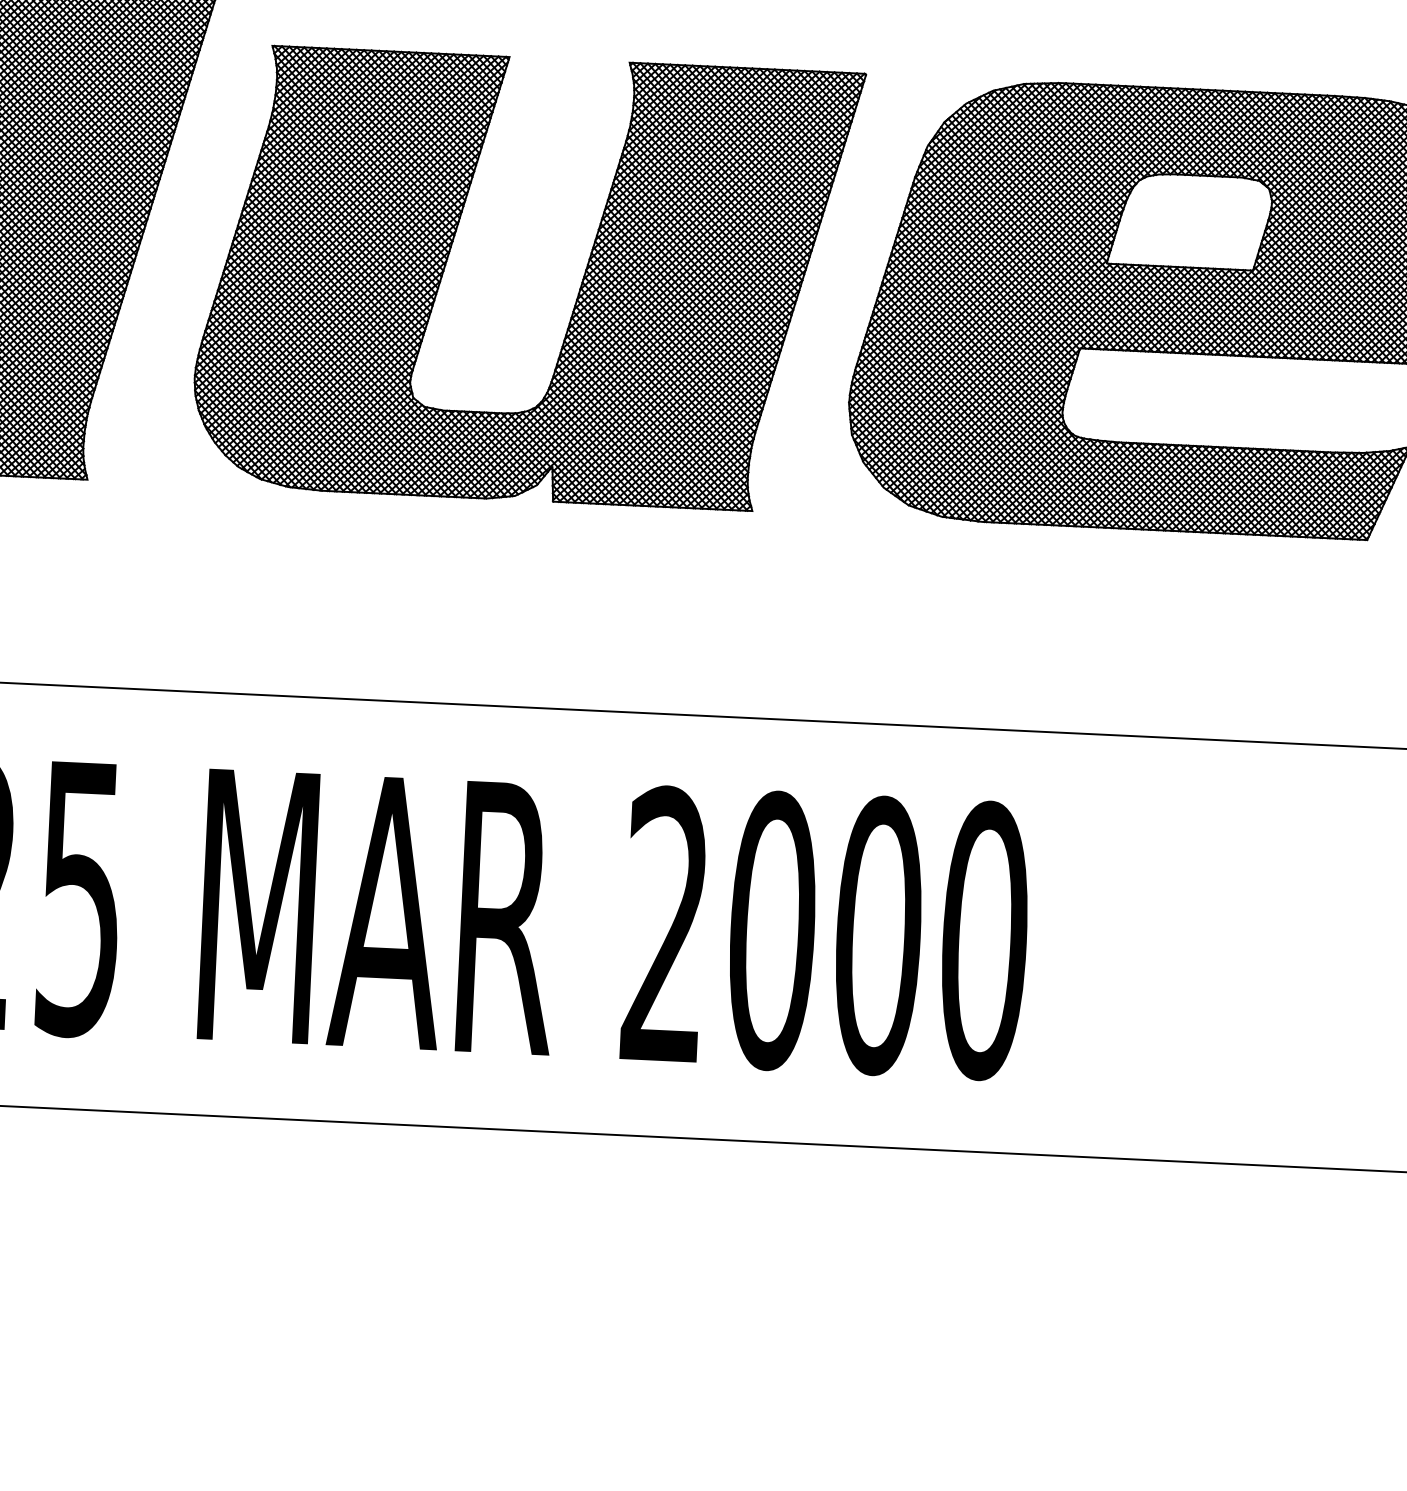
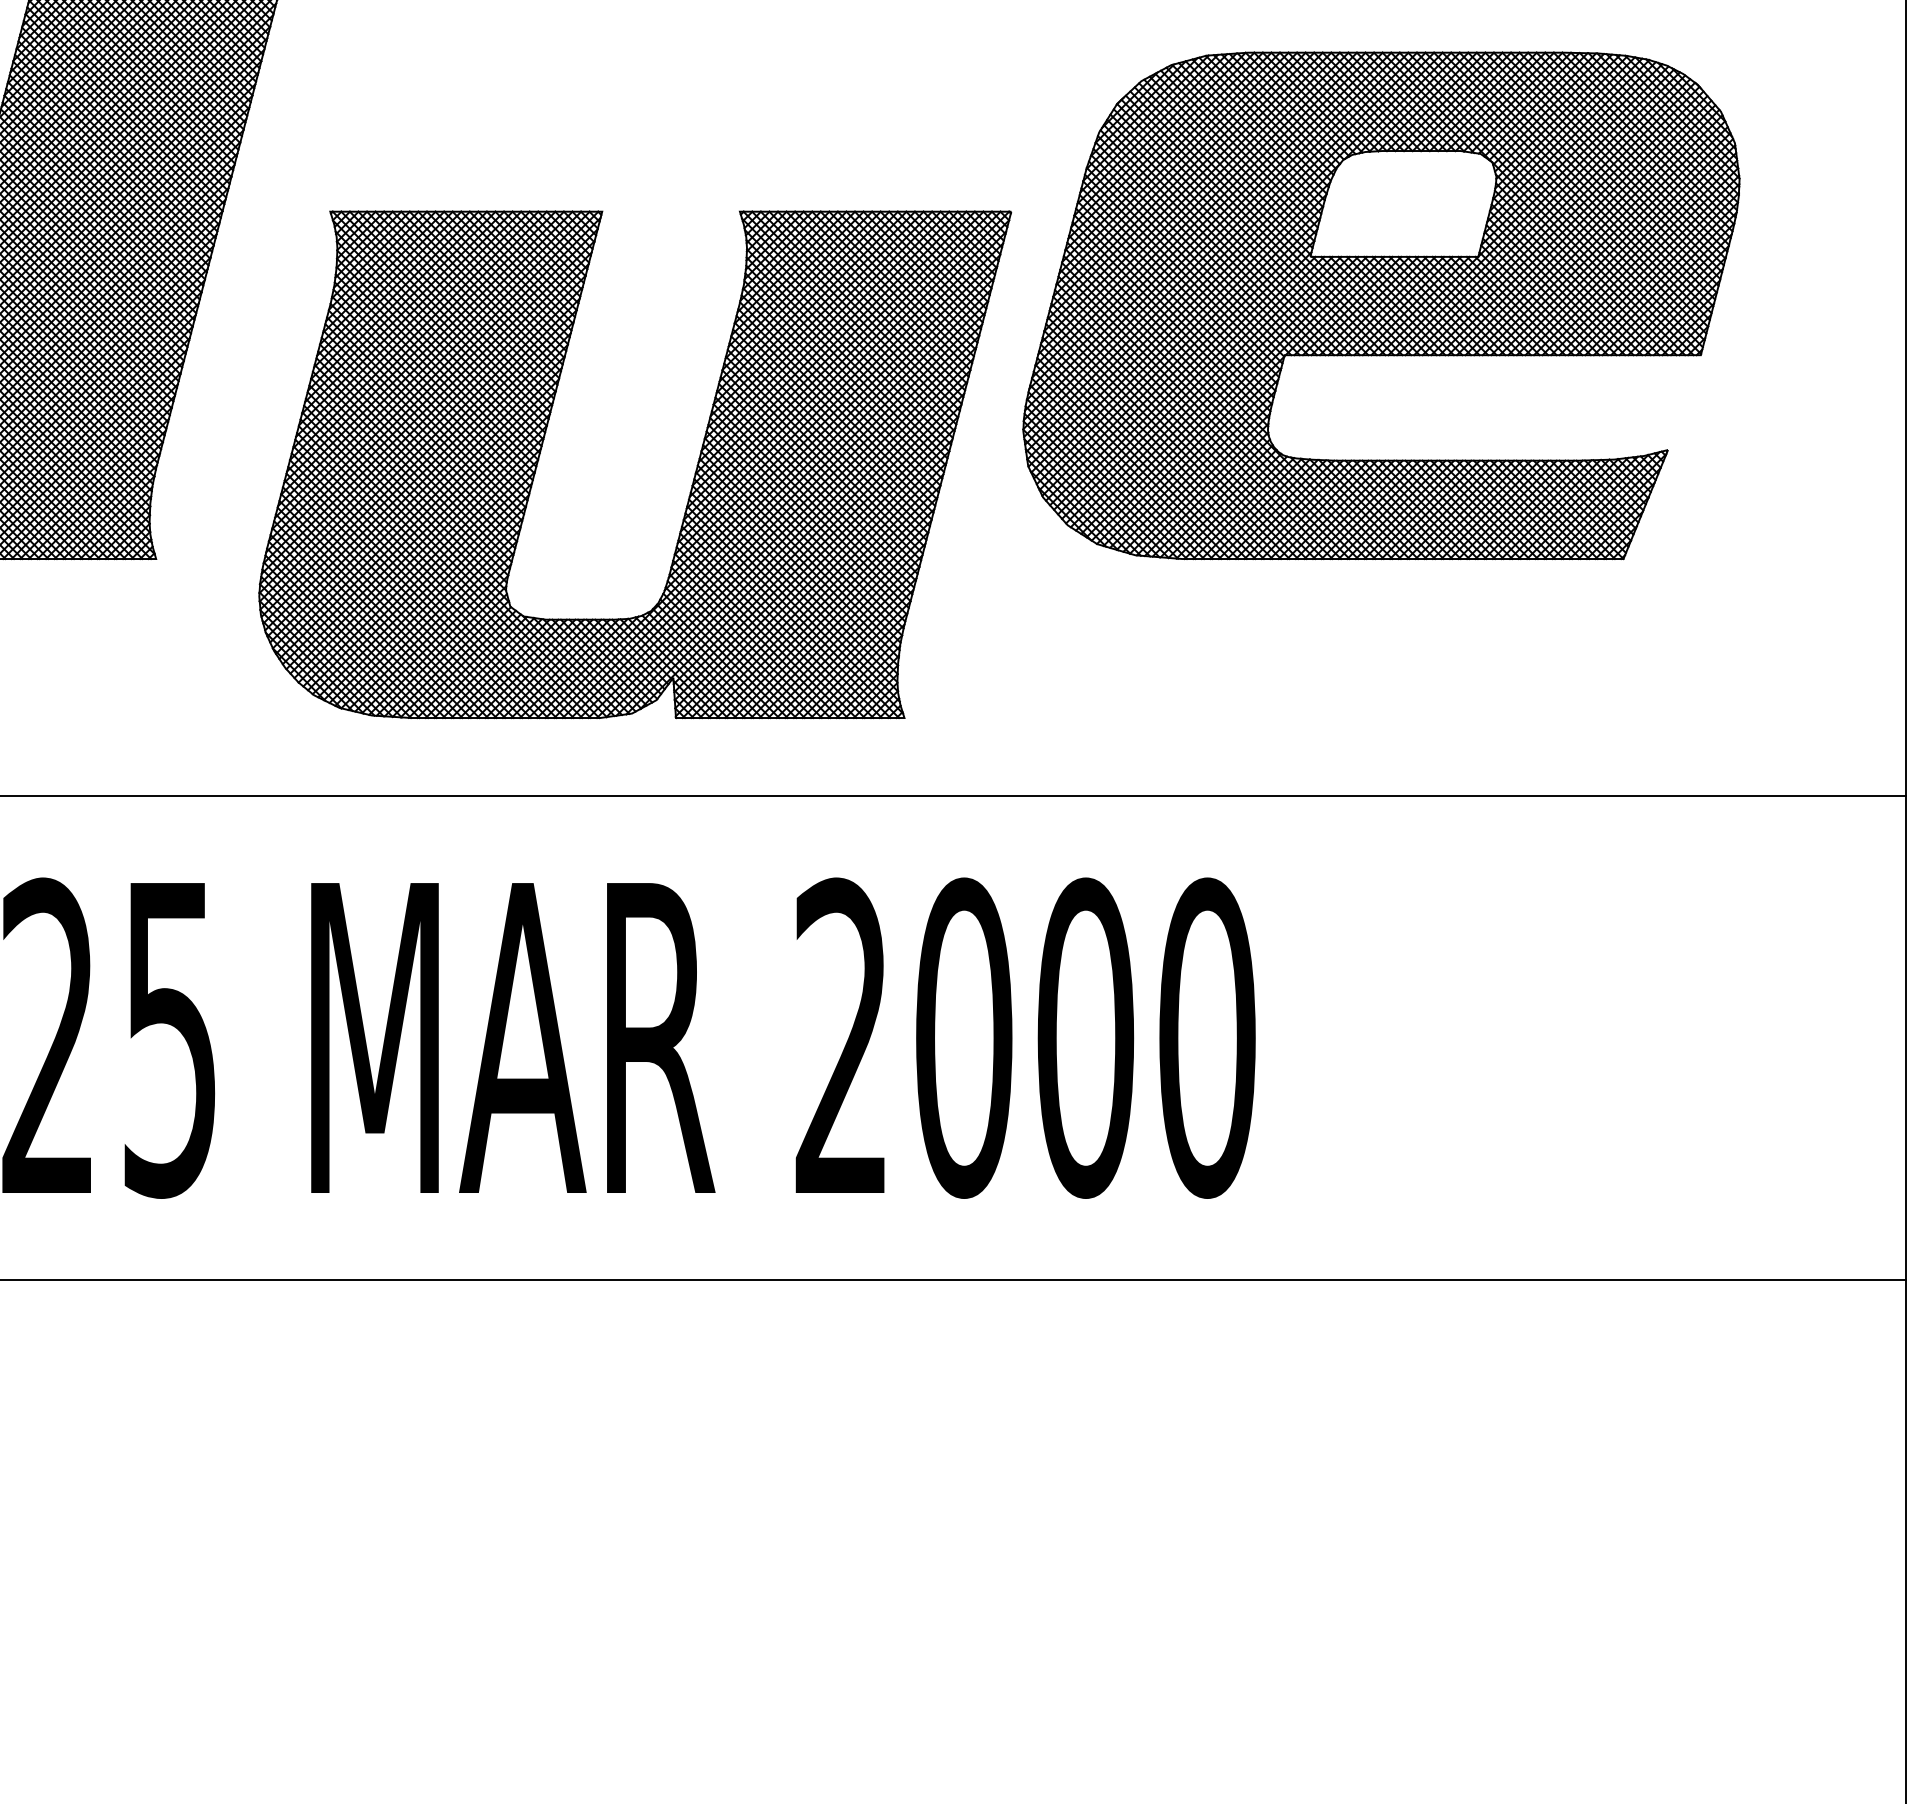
part: (578, 292) -> (693, 477), moved

